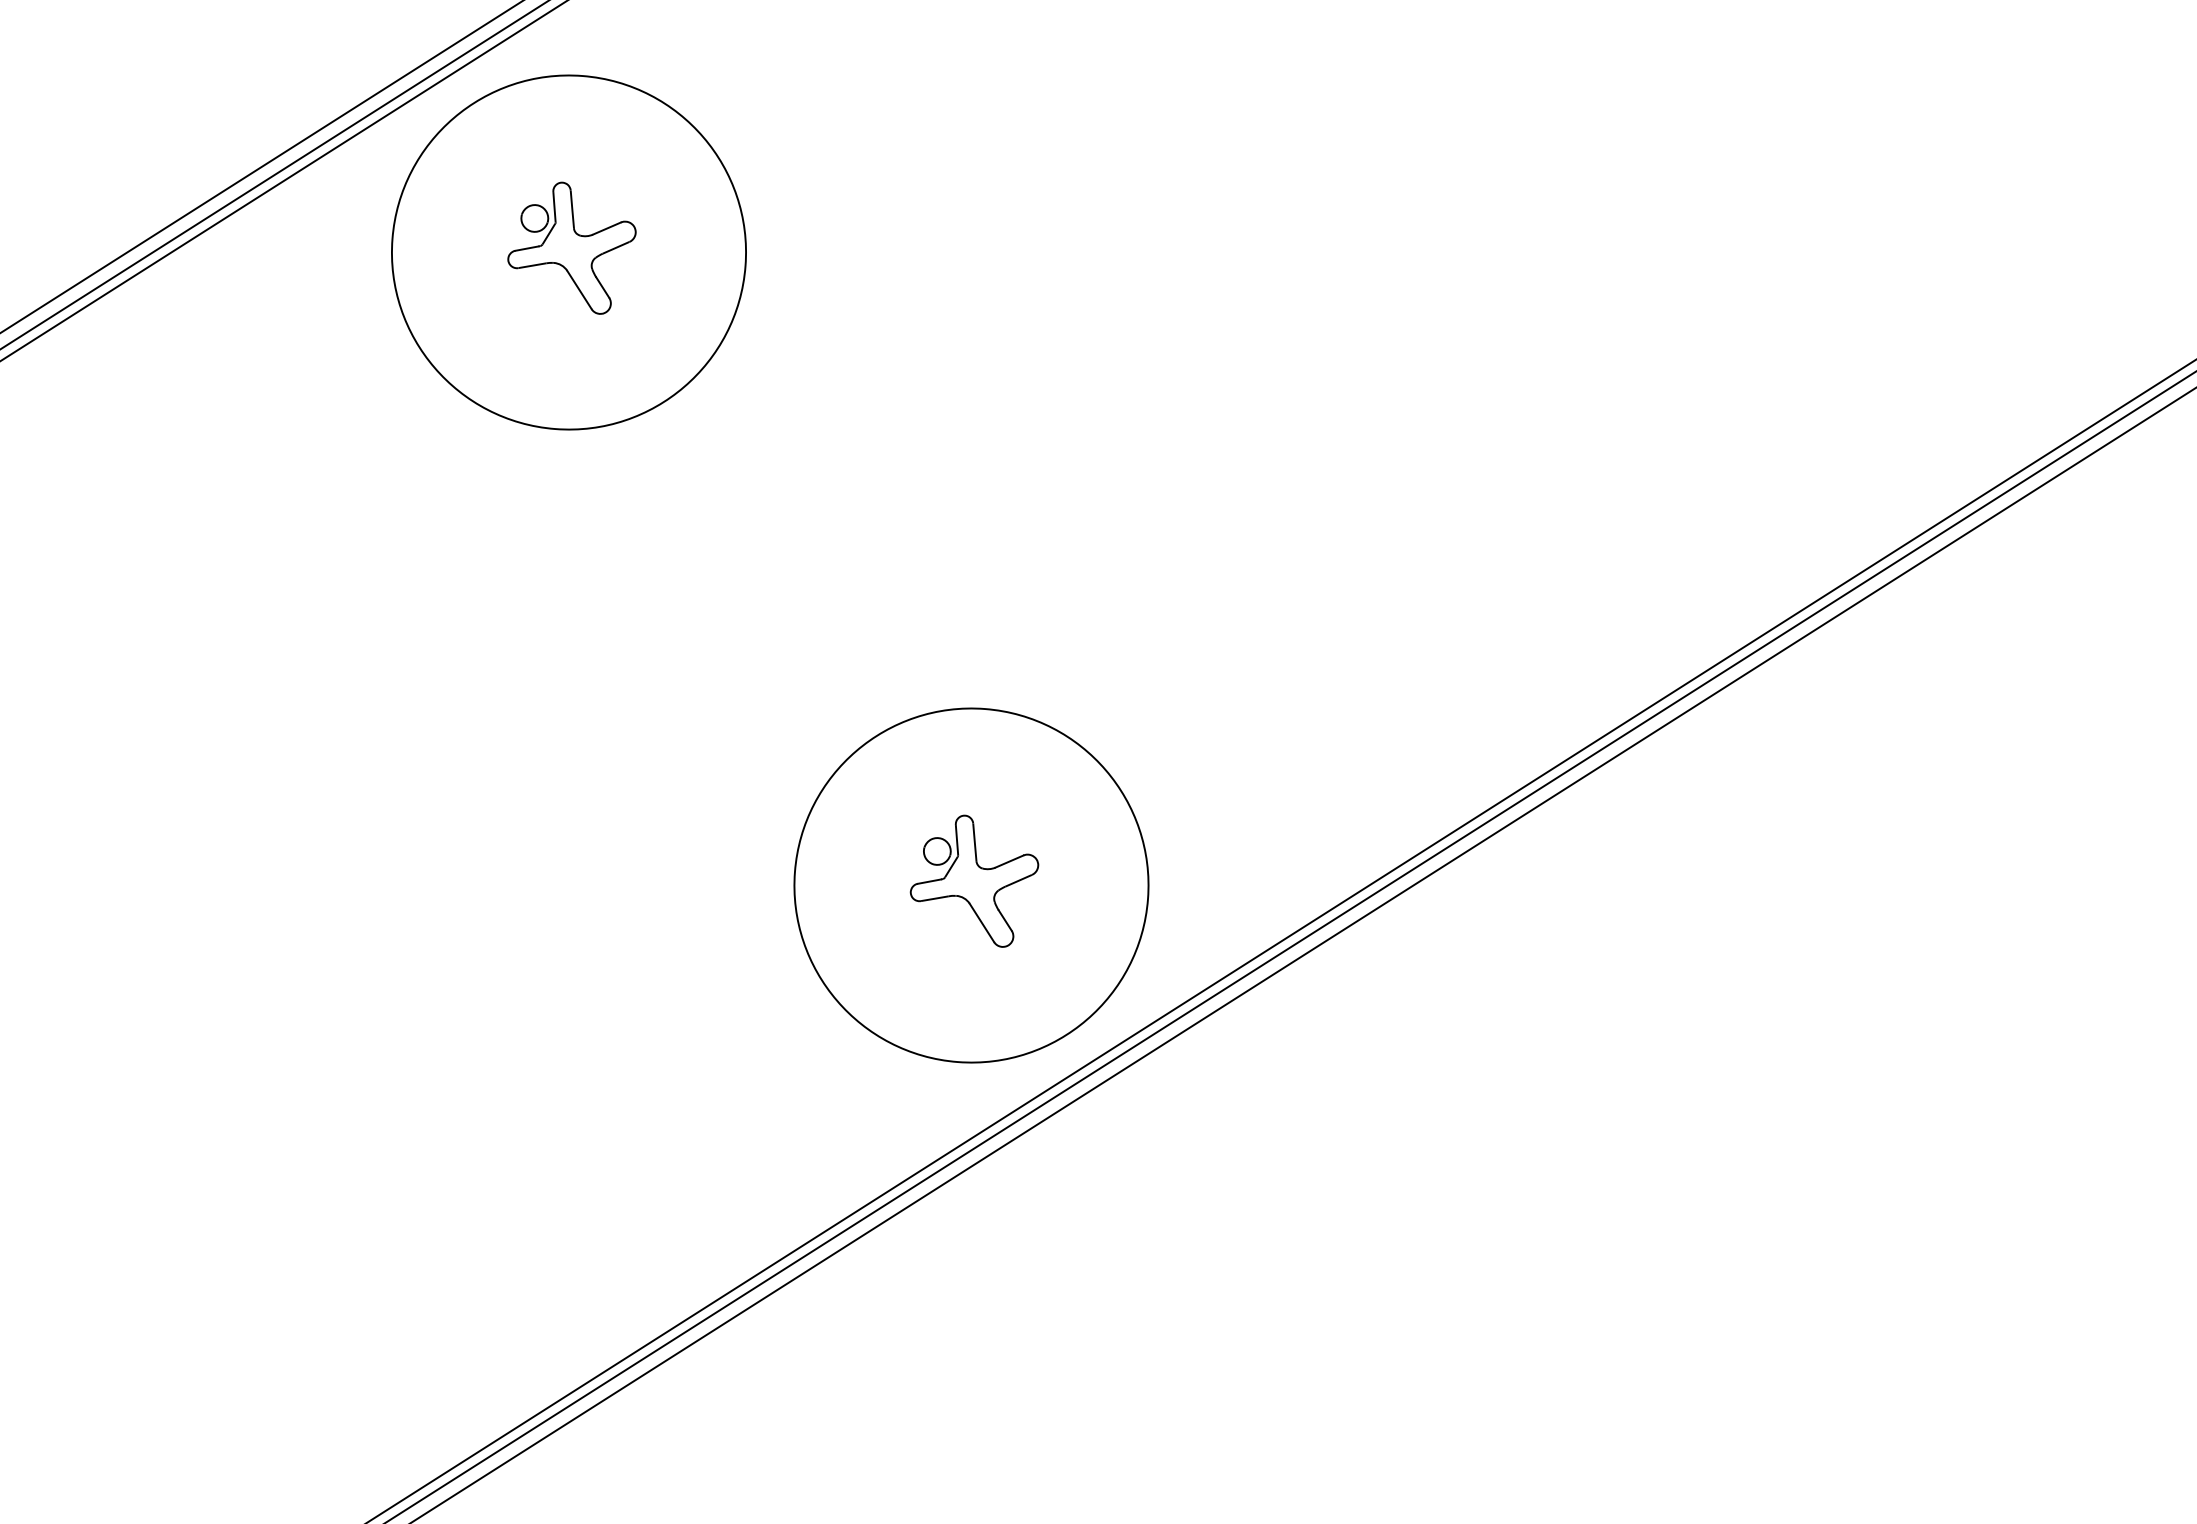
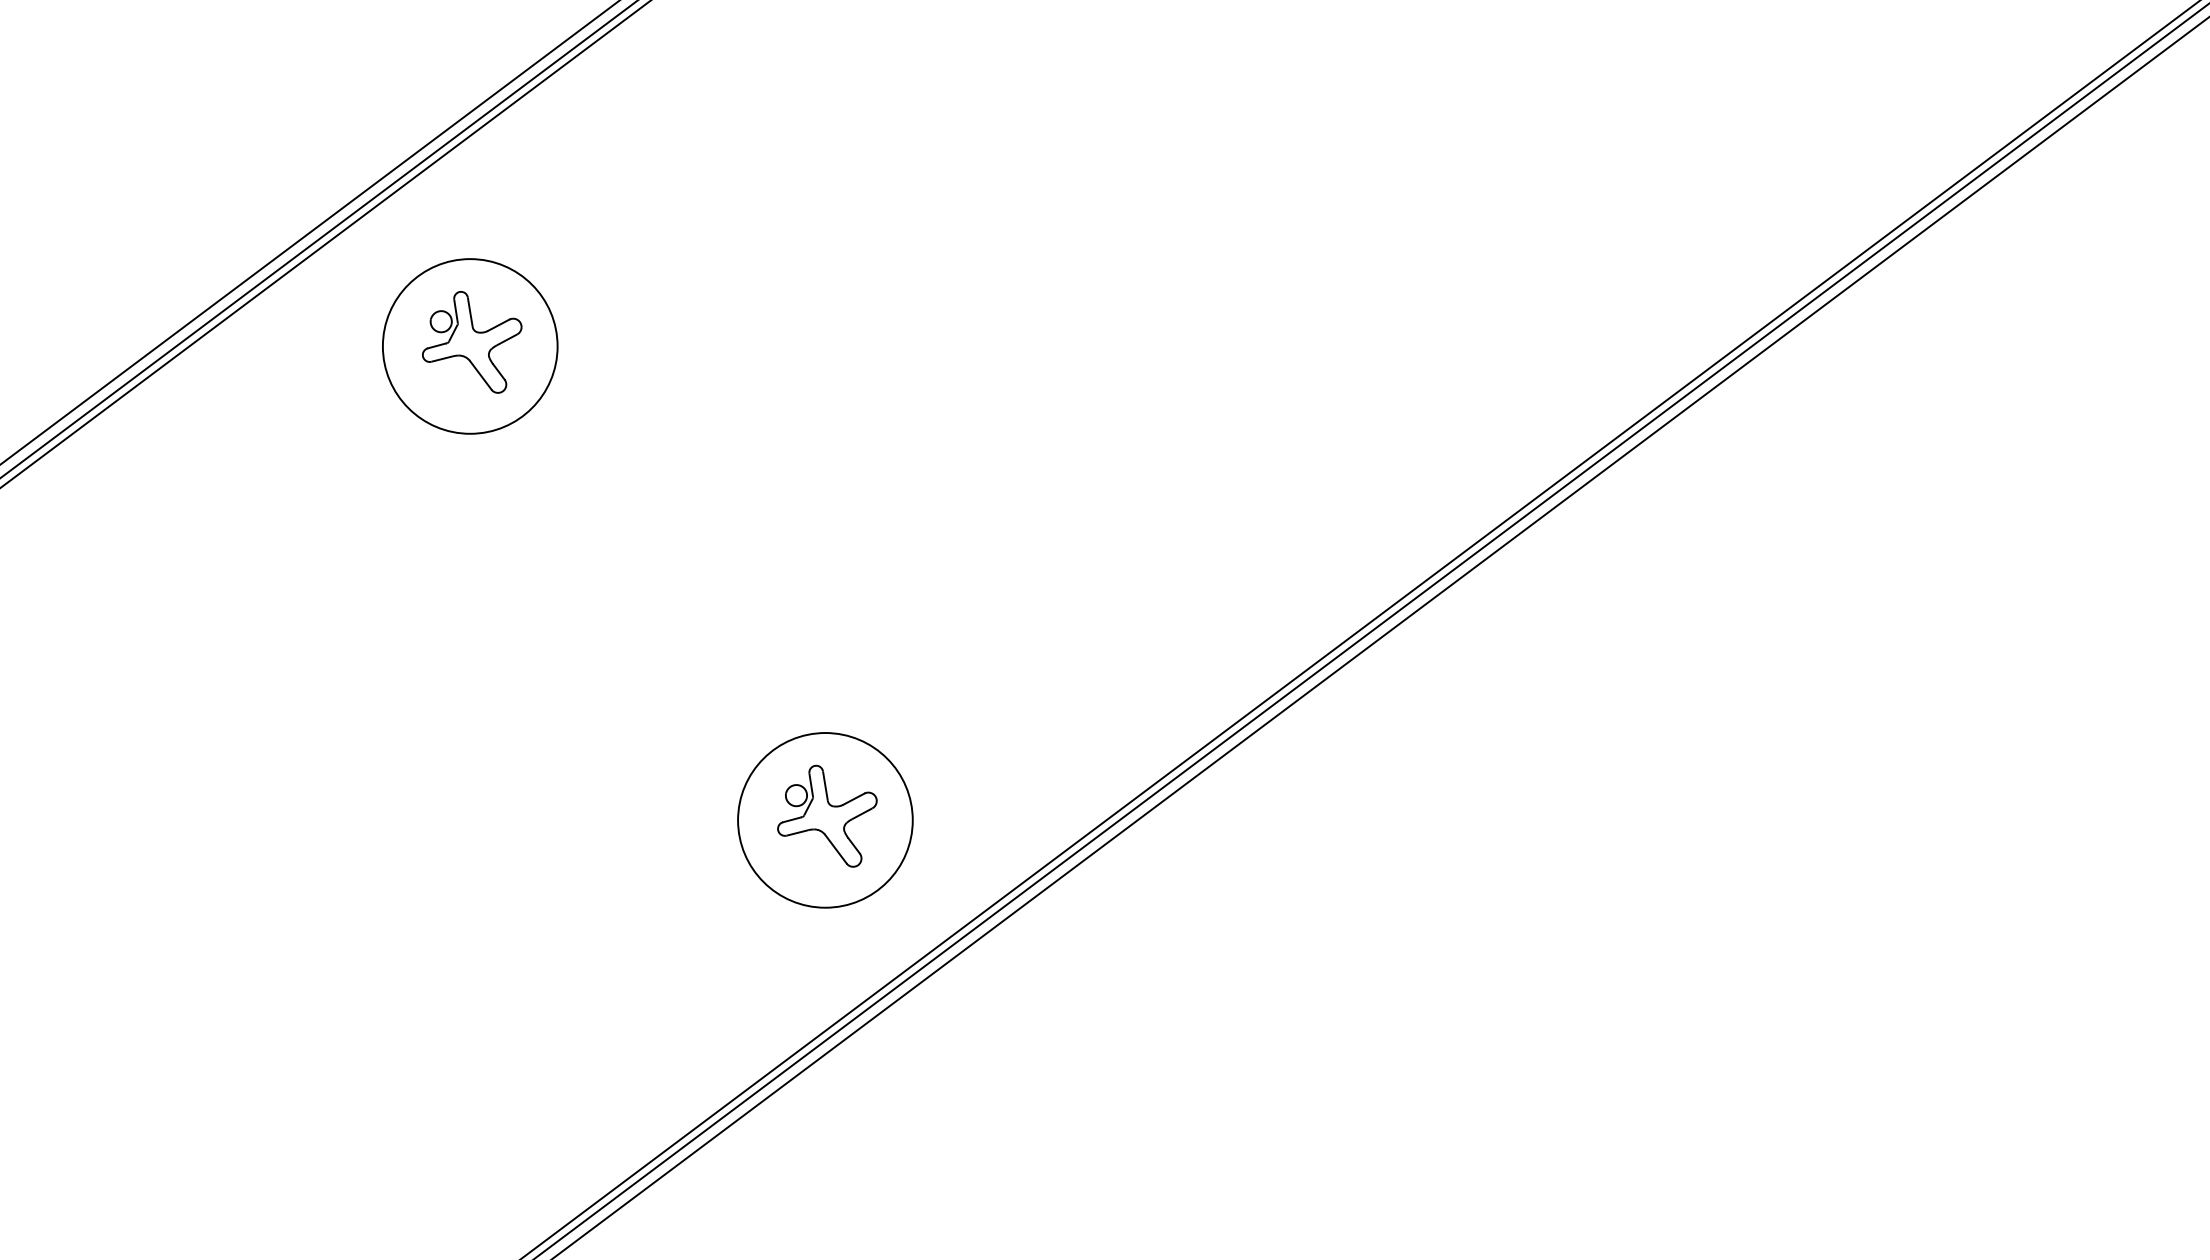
circle: (568, 252) -> (469, 346), size x0.62
circle: (971, 885) -> (825, 820), size x0.62

